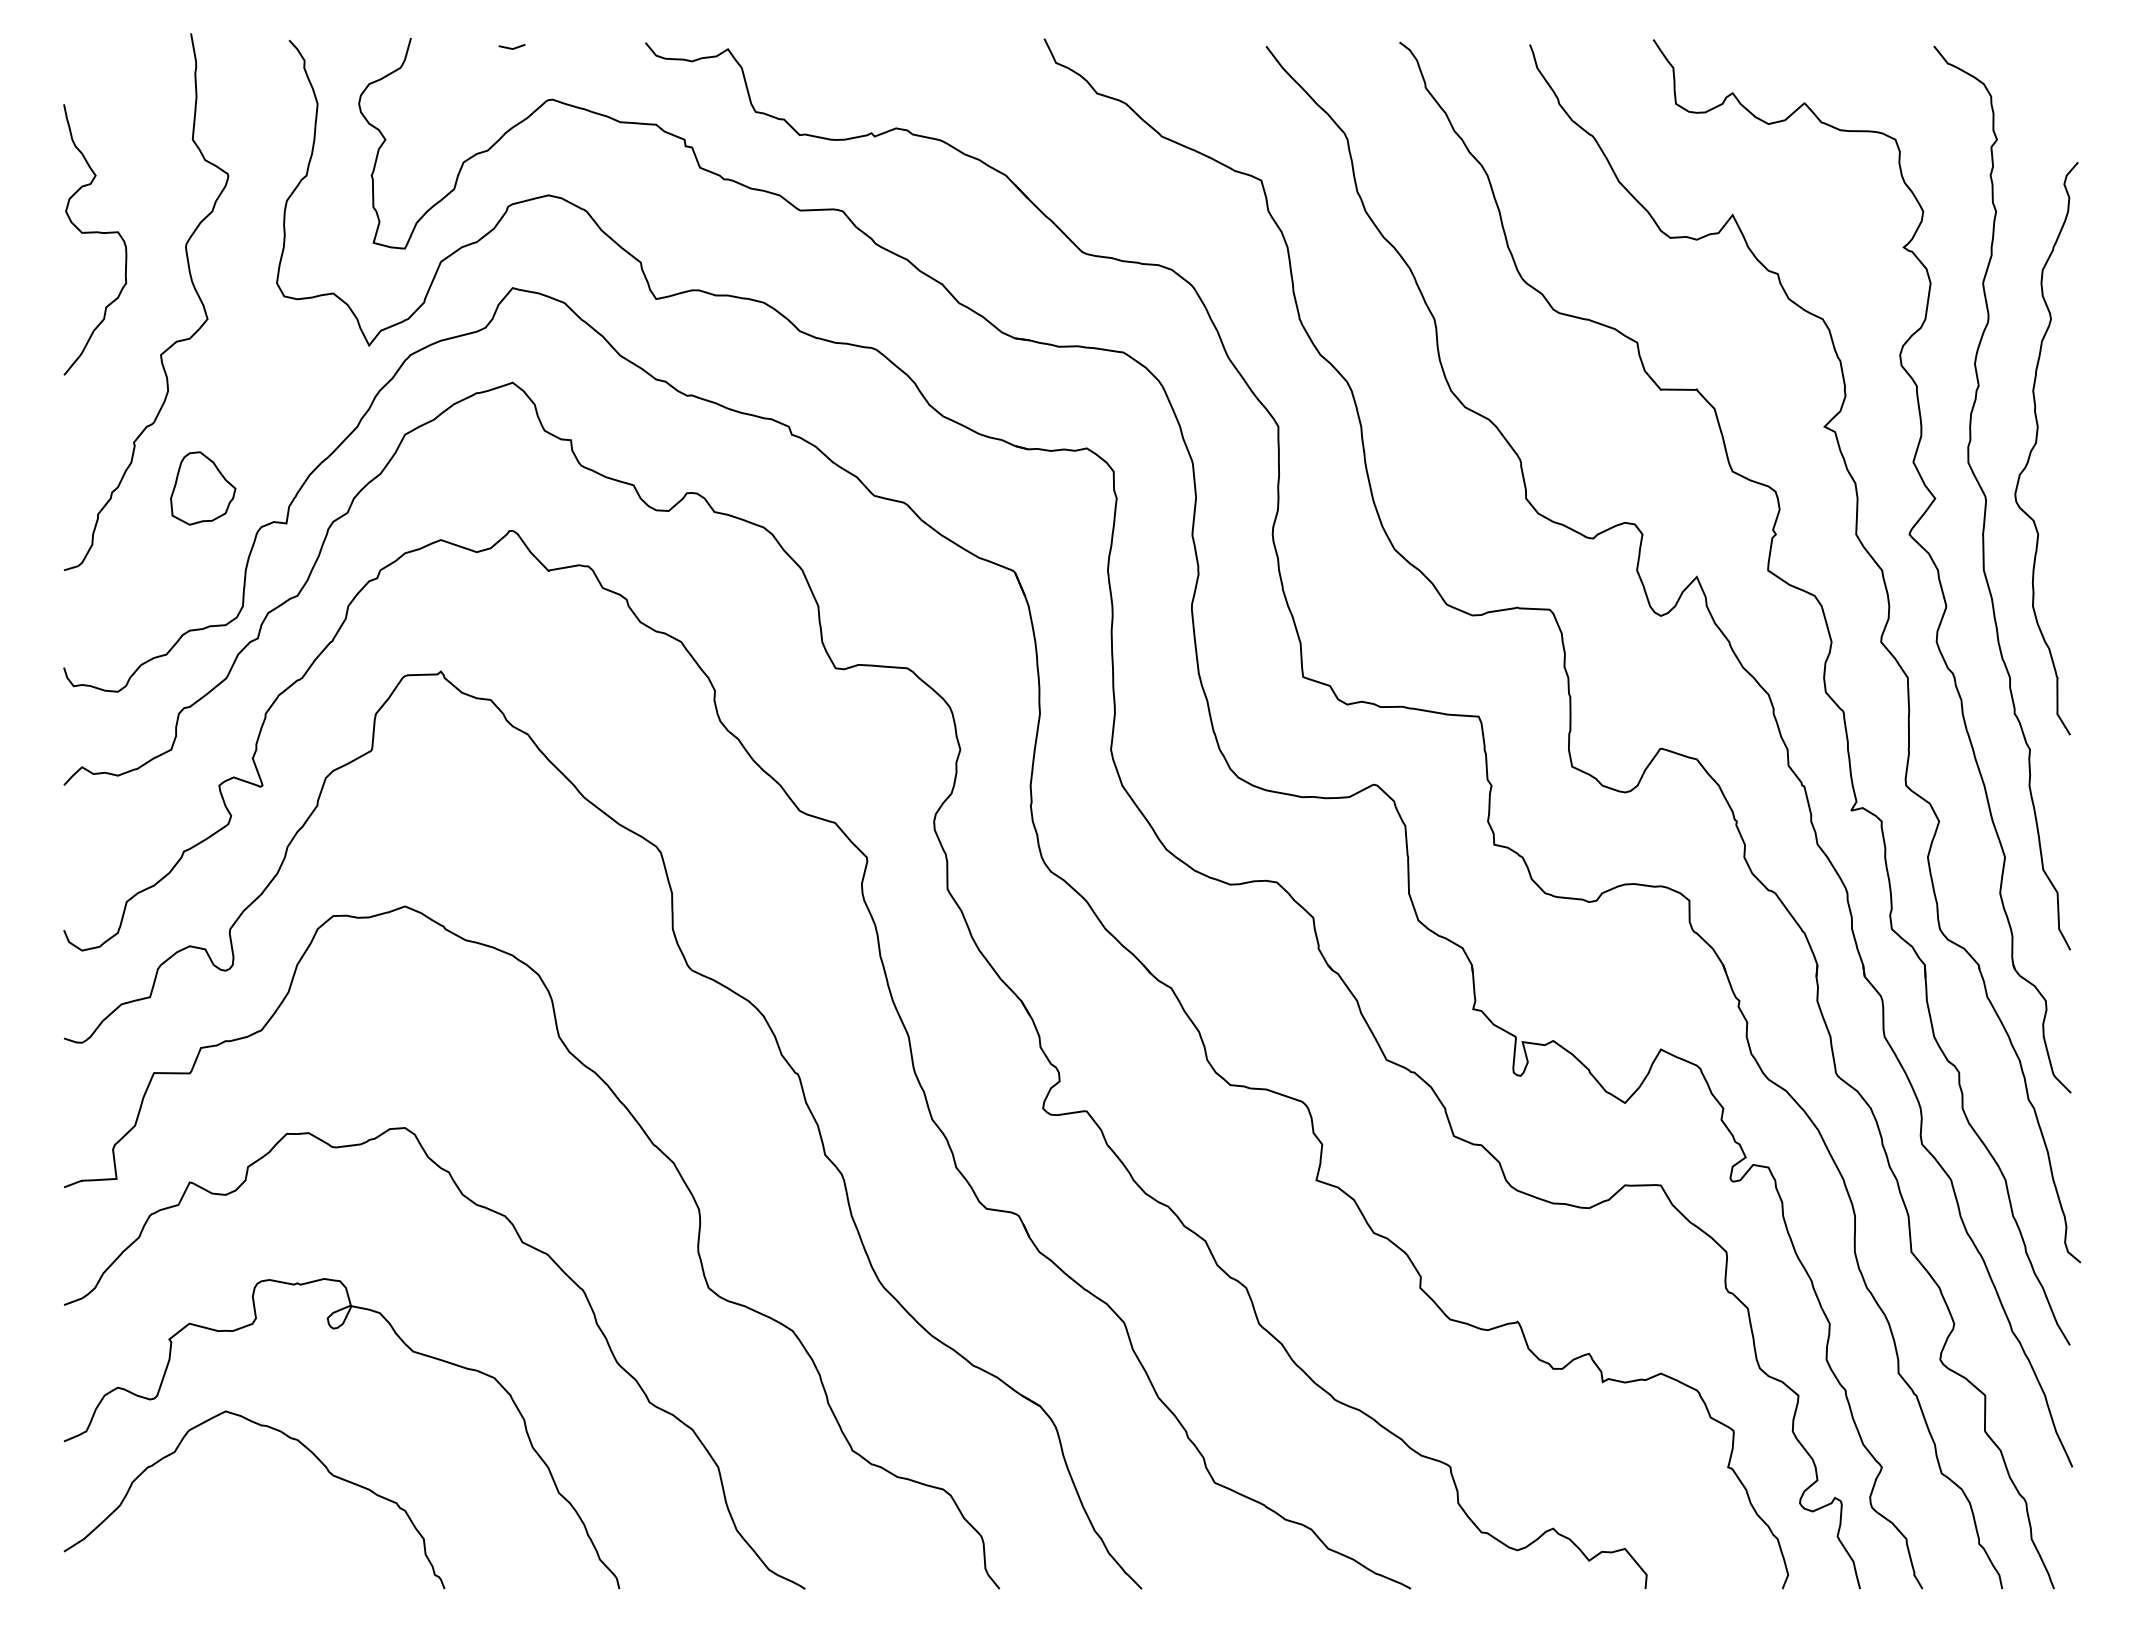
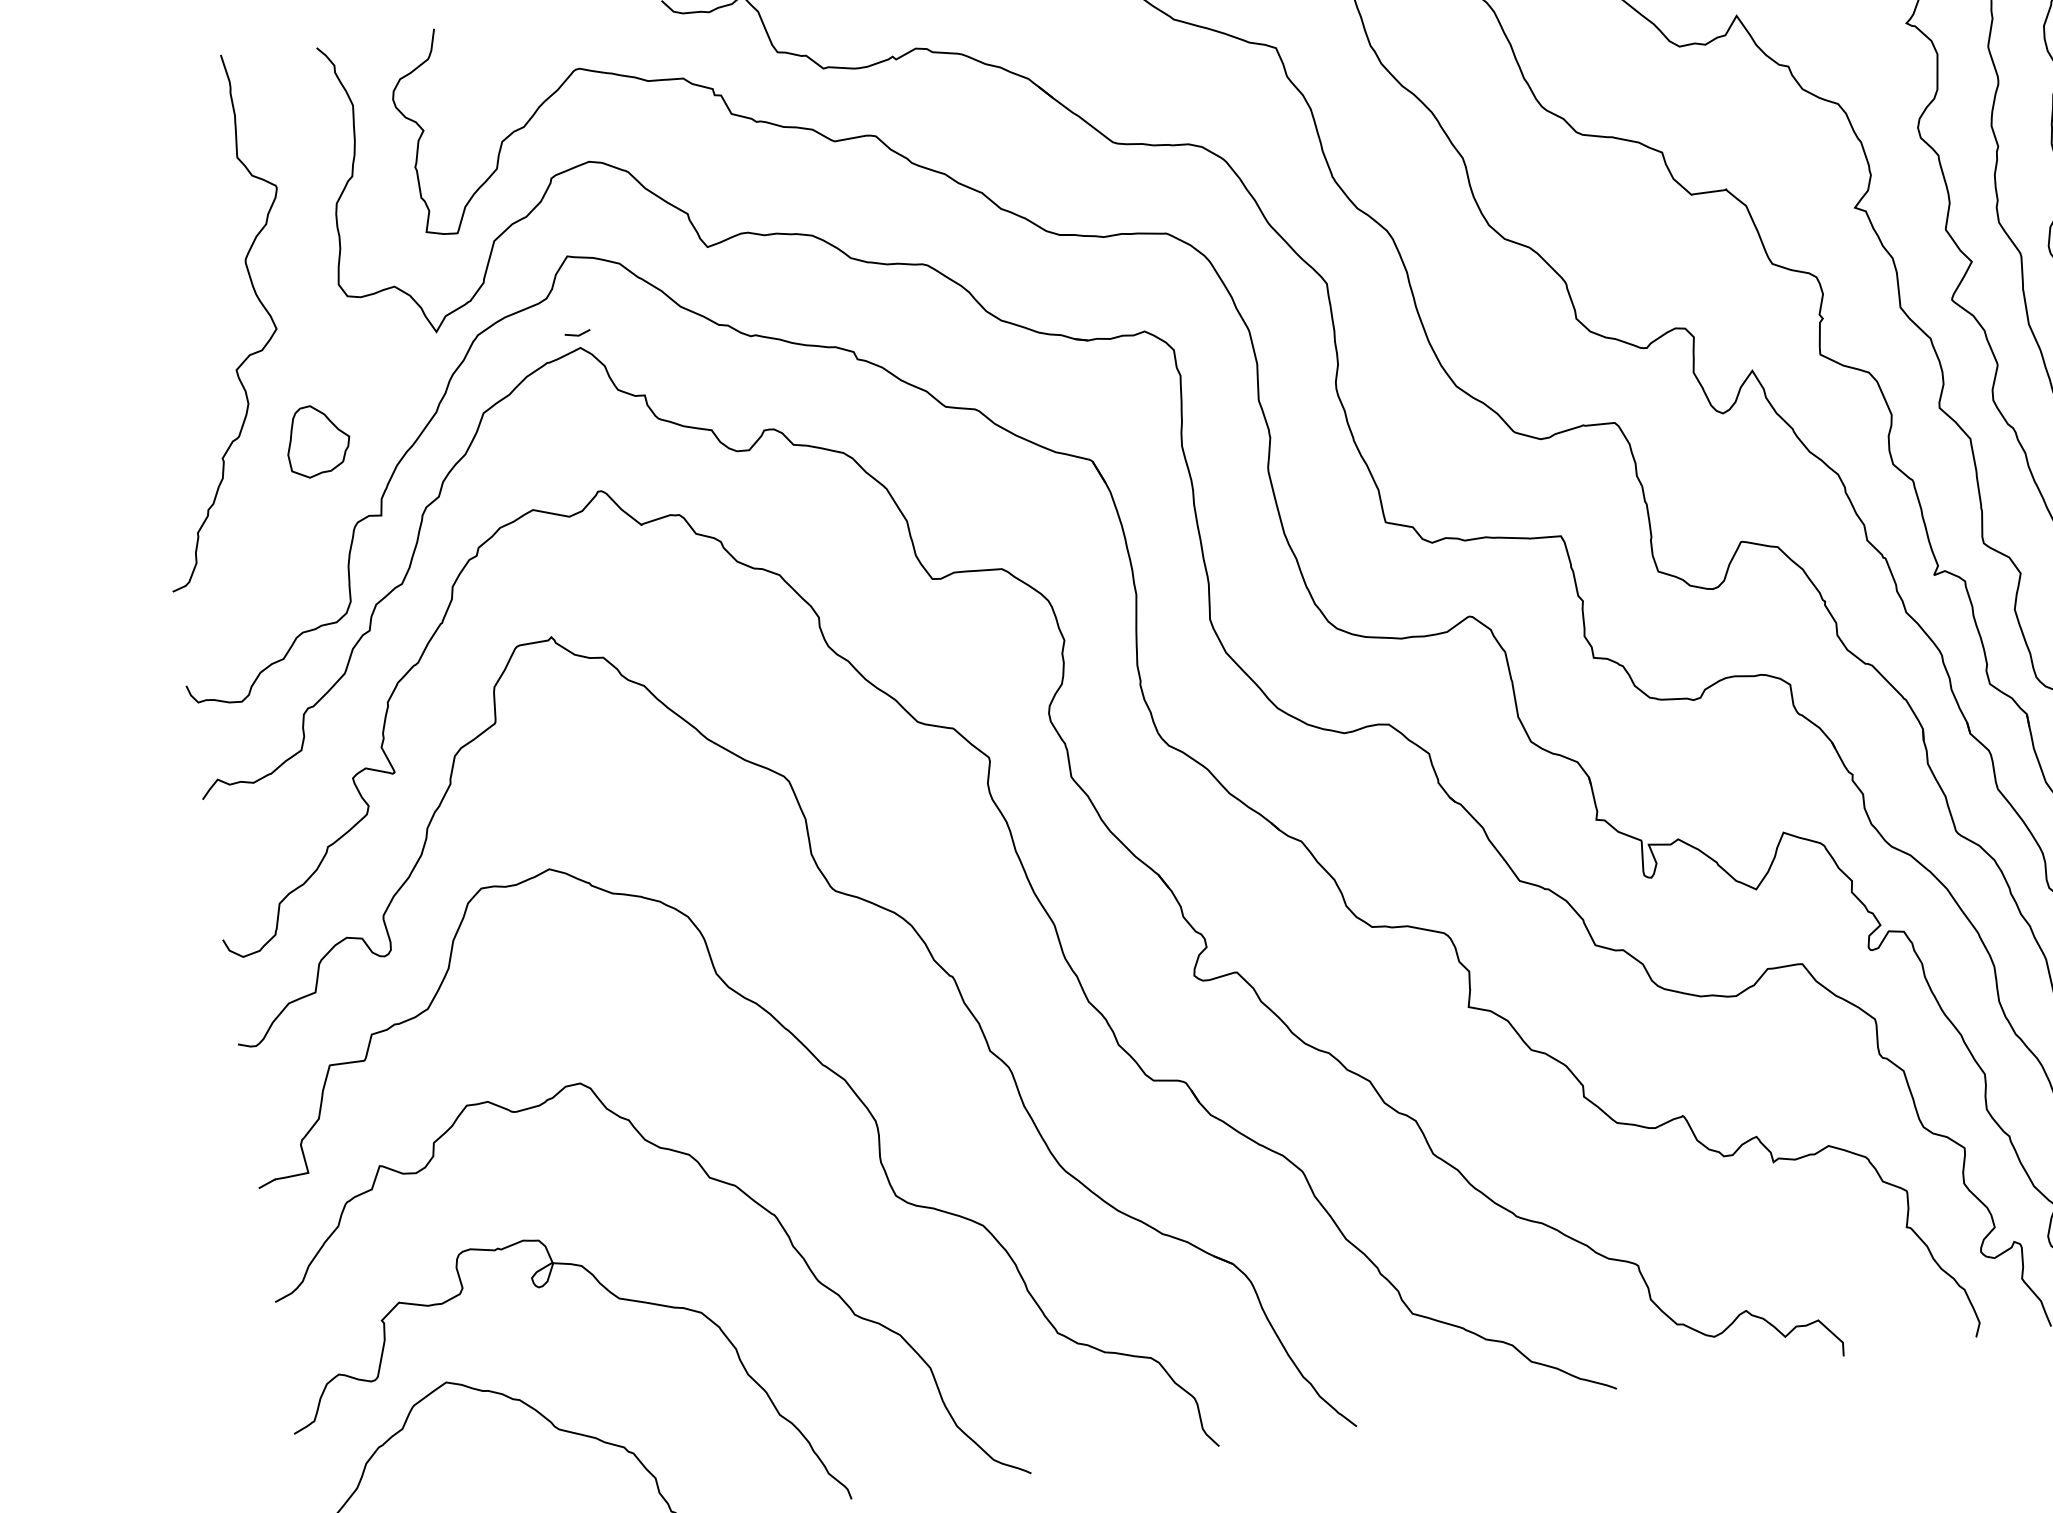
line: (511, 47) -> (577, 334), moved
curve: (95, 233) -> (156, 261), removed
part: (203, 488) -> (318, 440), moved

